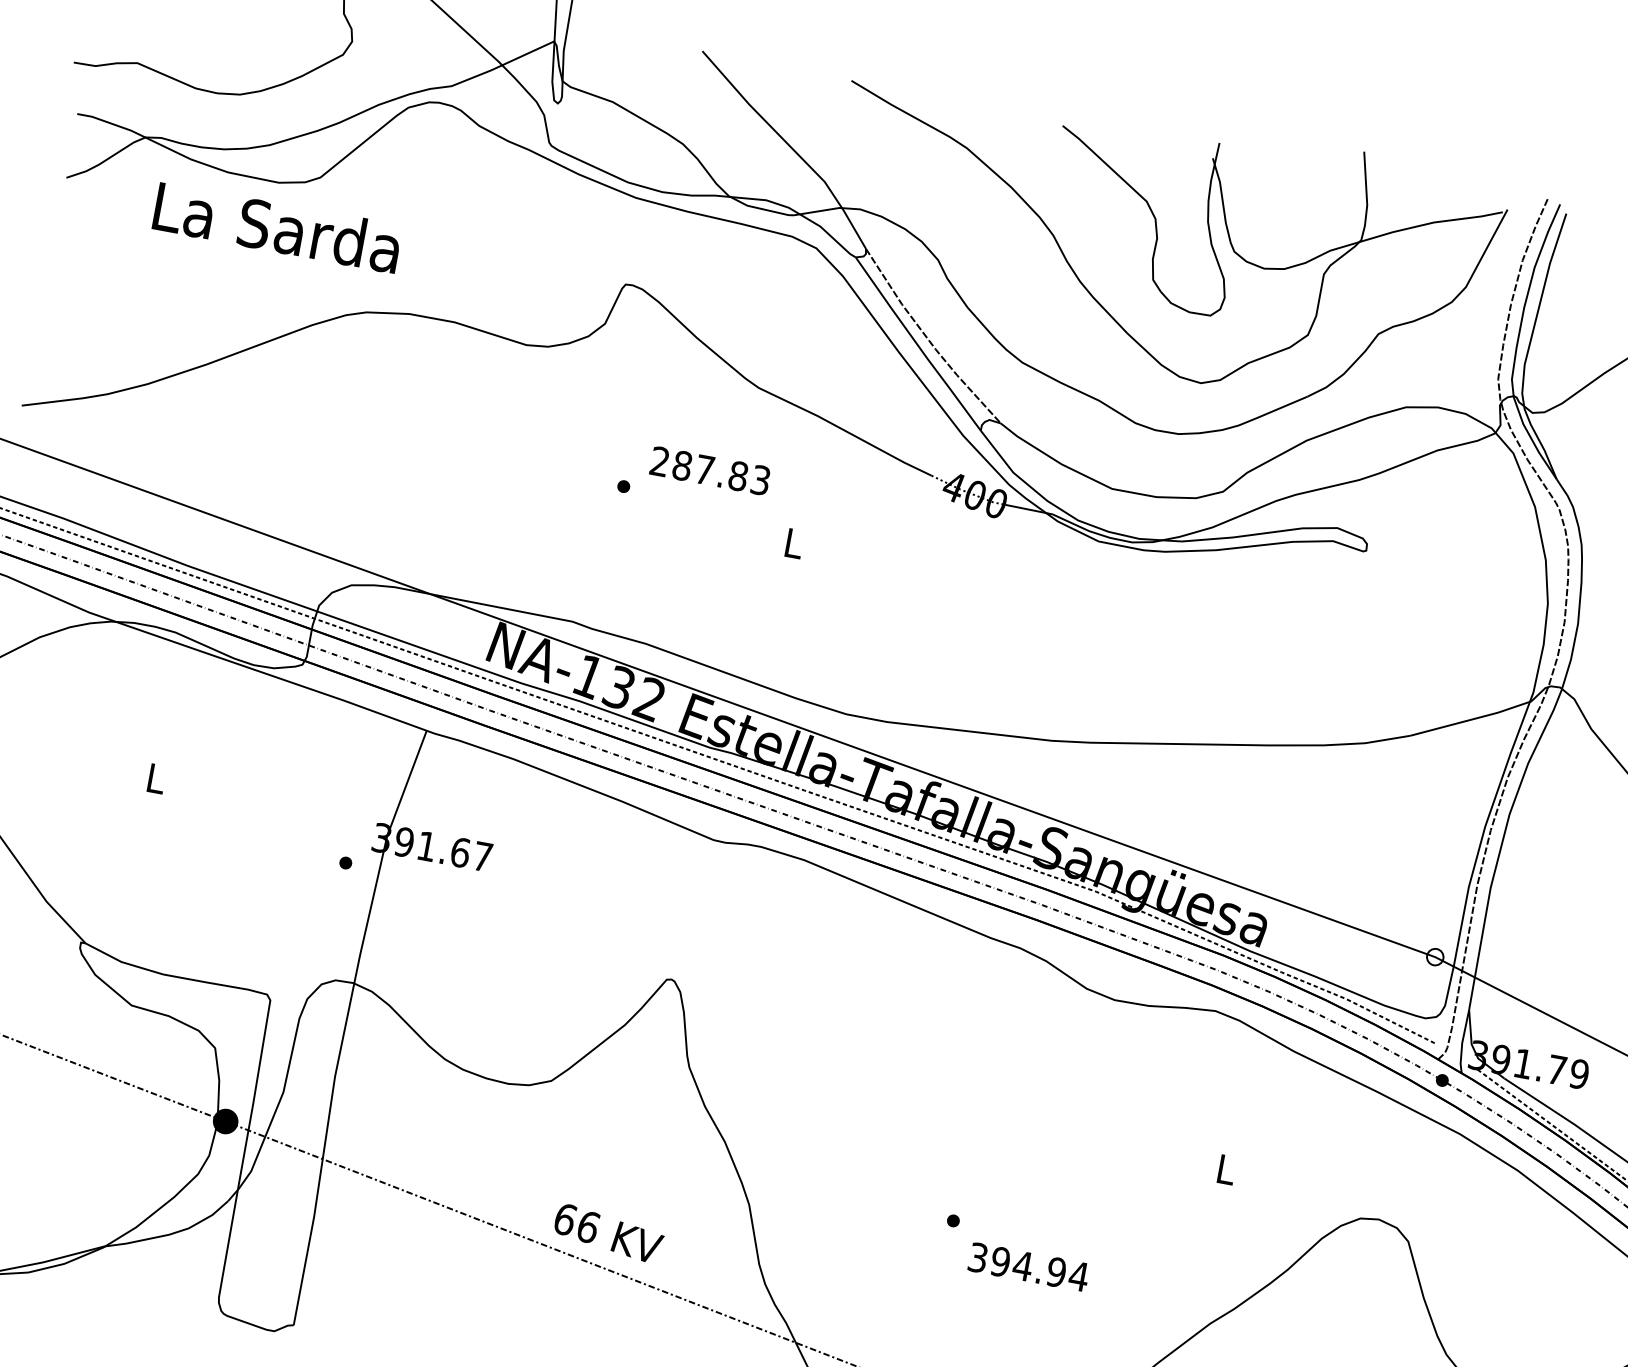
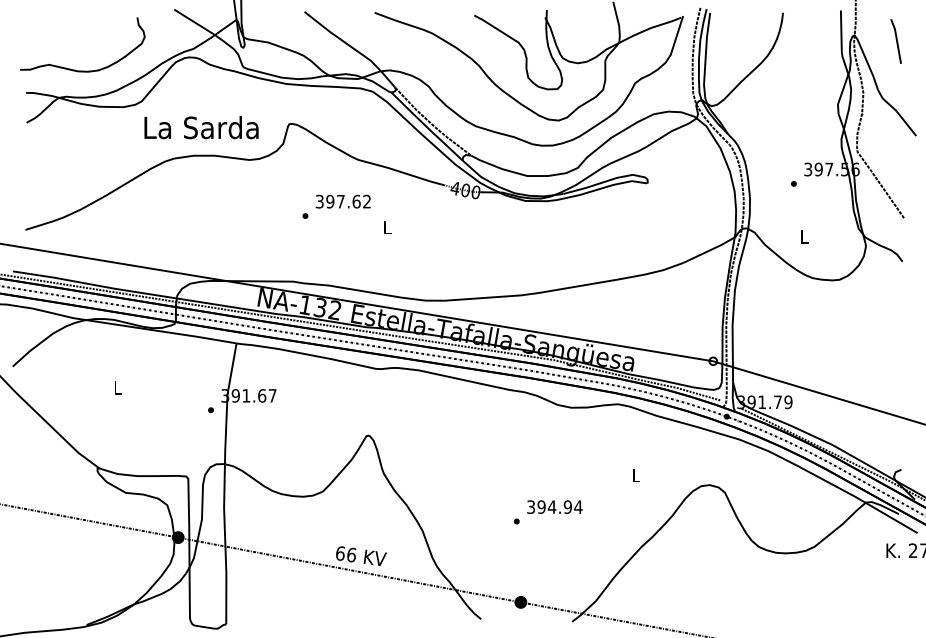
text: (277, 227) -> (201, 127), moved
text: (708, 470) -> (342, 201), 287.83 -> 397.62
text: (1028, 1265) -> (554, 506), moved

